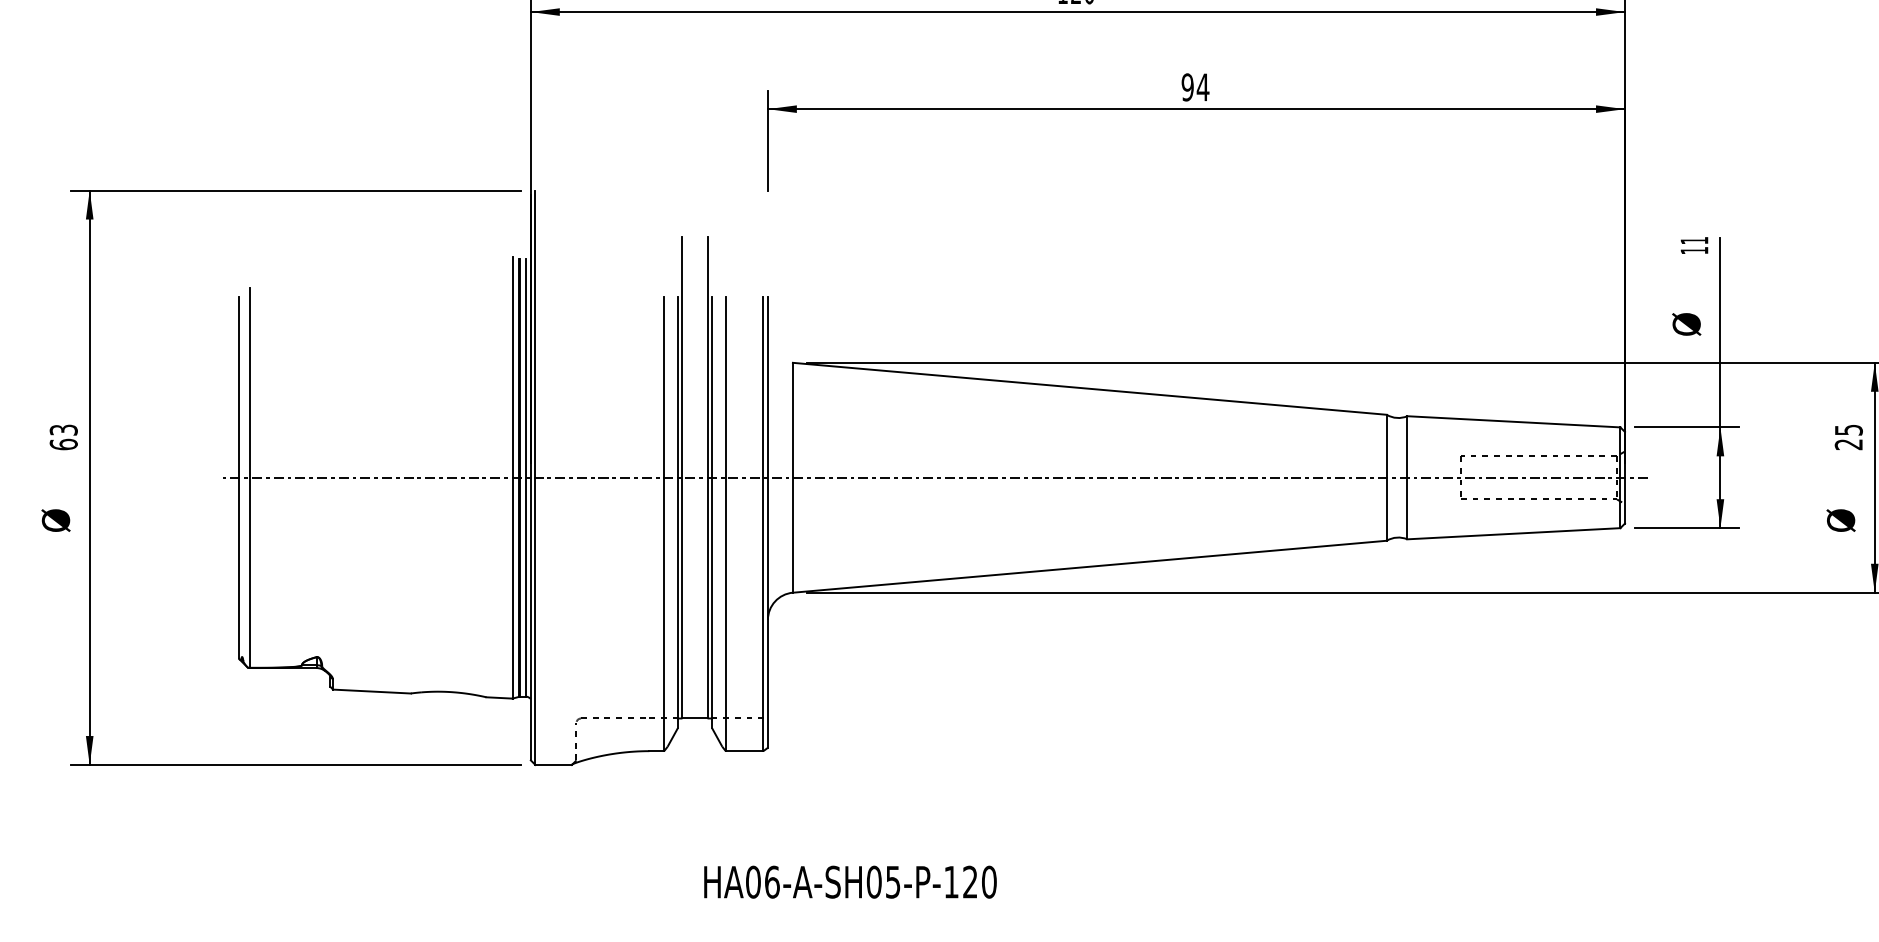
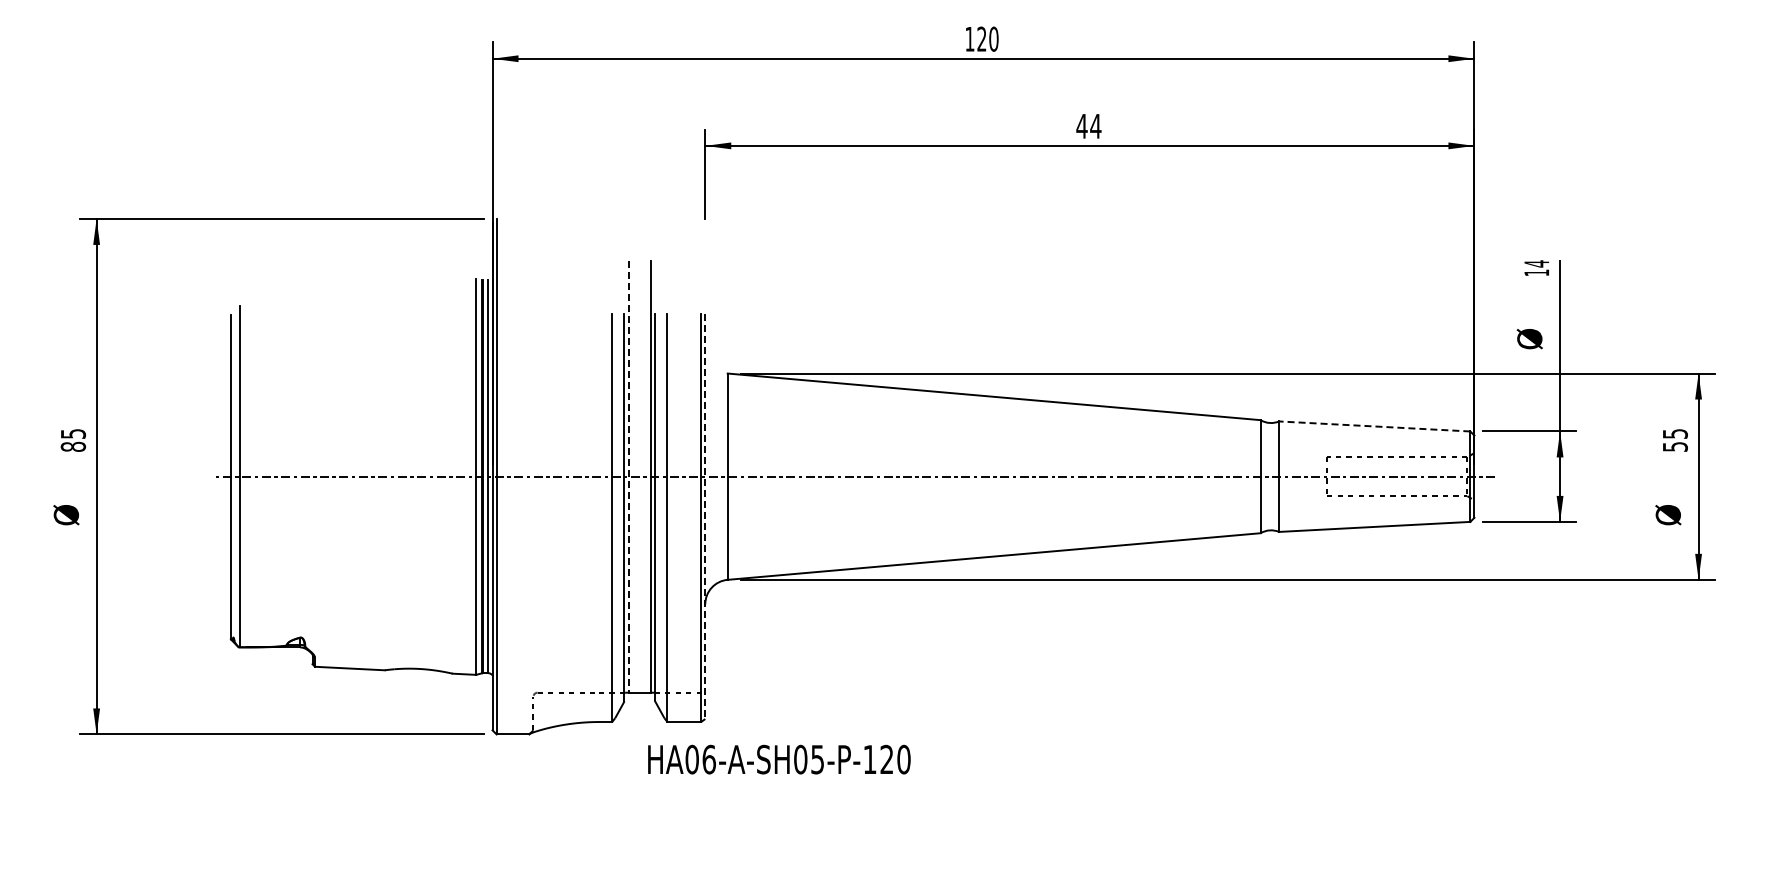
text: (1187, 86) -> (1081, 125), 94 -> 44
text: (1694, 240) -> (1536, 263), 11 -> 14
line: (1513, 421) -> (1374, 426), solid -> dashed
text: (62, 437) -> (72, 440), 63 -> 85
text: (1847, 444) -> (1674, 446), 25 -> 55
line: (682, 478) -> (628, 477), solid -> dashed
line: (768, 523) -> (705, 517), solid -> dashed
text: (850, 882) -> (779, 759), moved

